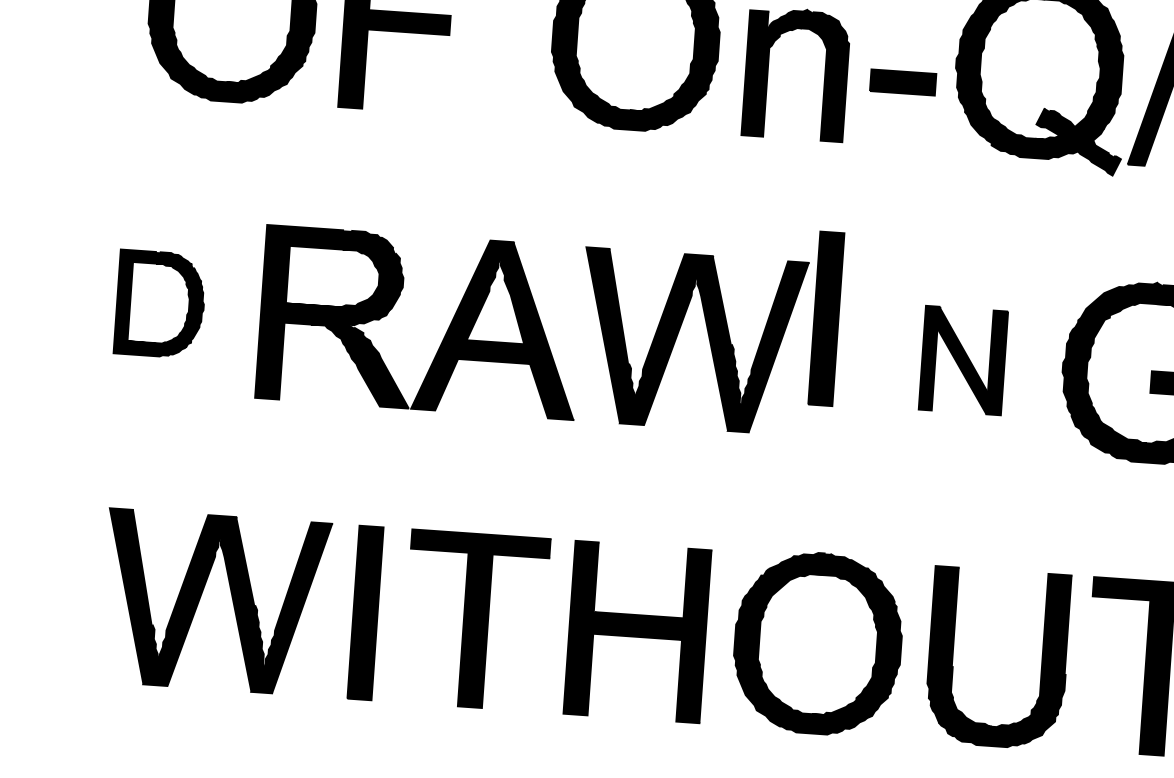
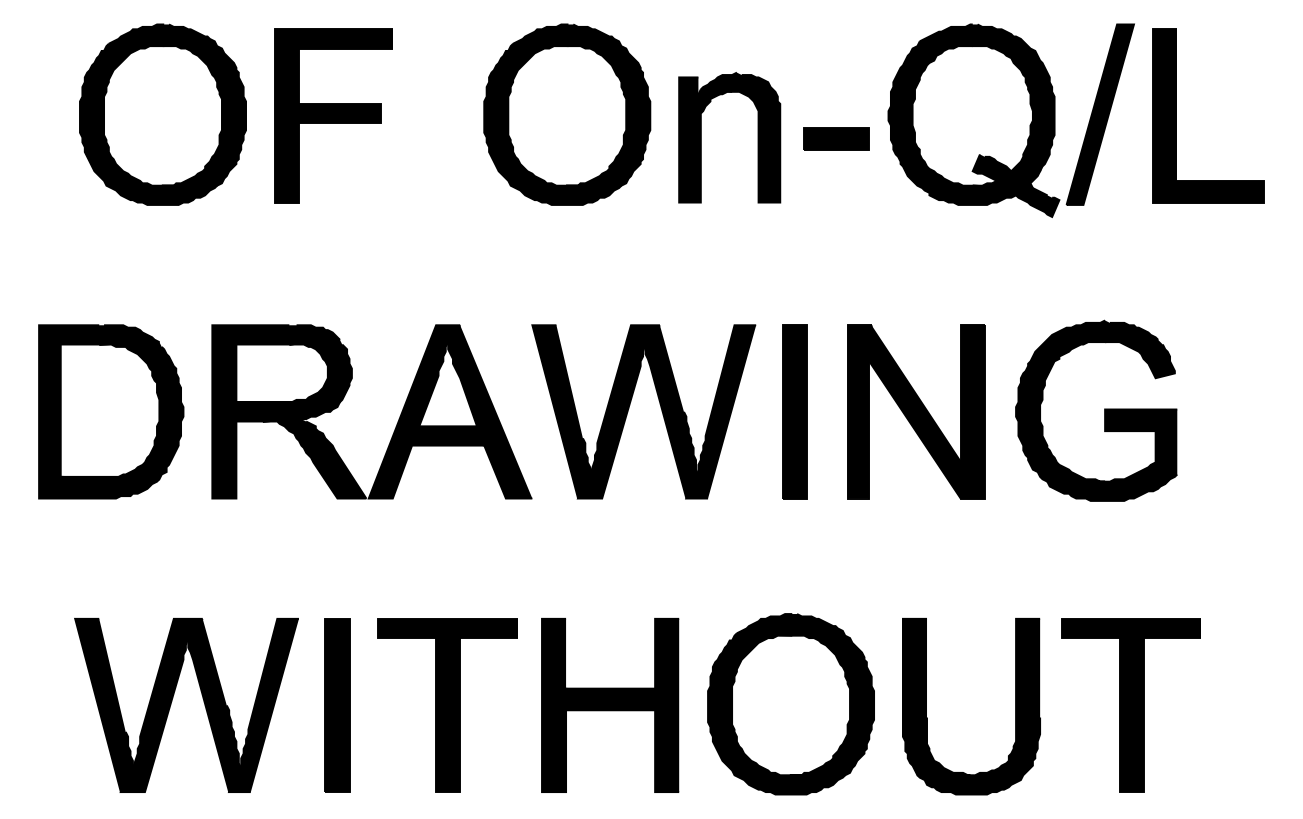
part: (160, 303) -> (111, 411), size x1.67
part: (826, 318) -> (794, 411), moved
part: (963, 360) -> (916, 411), size x1.67

